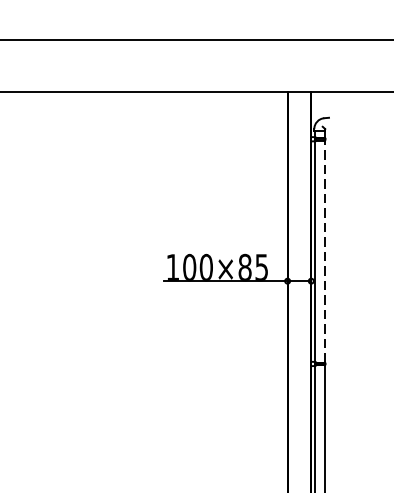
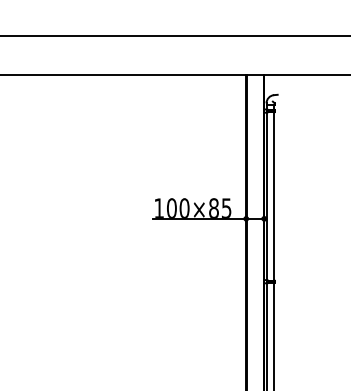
line: (324, 250) -> (274, 195), dashed -> solid

